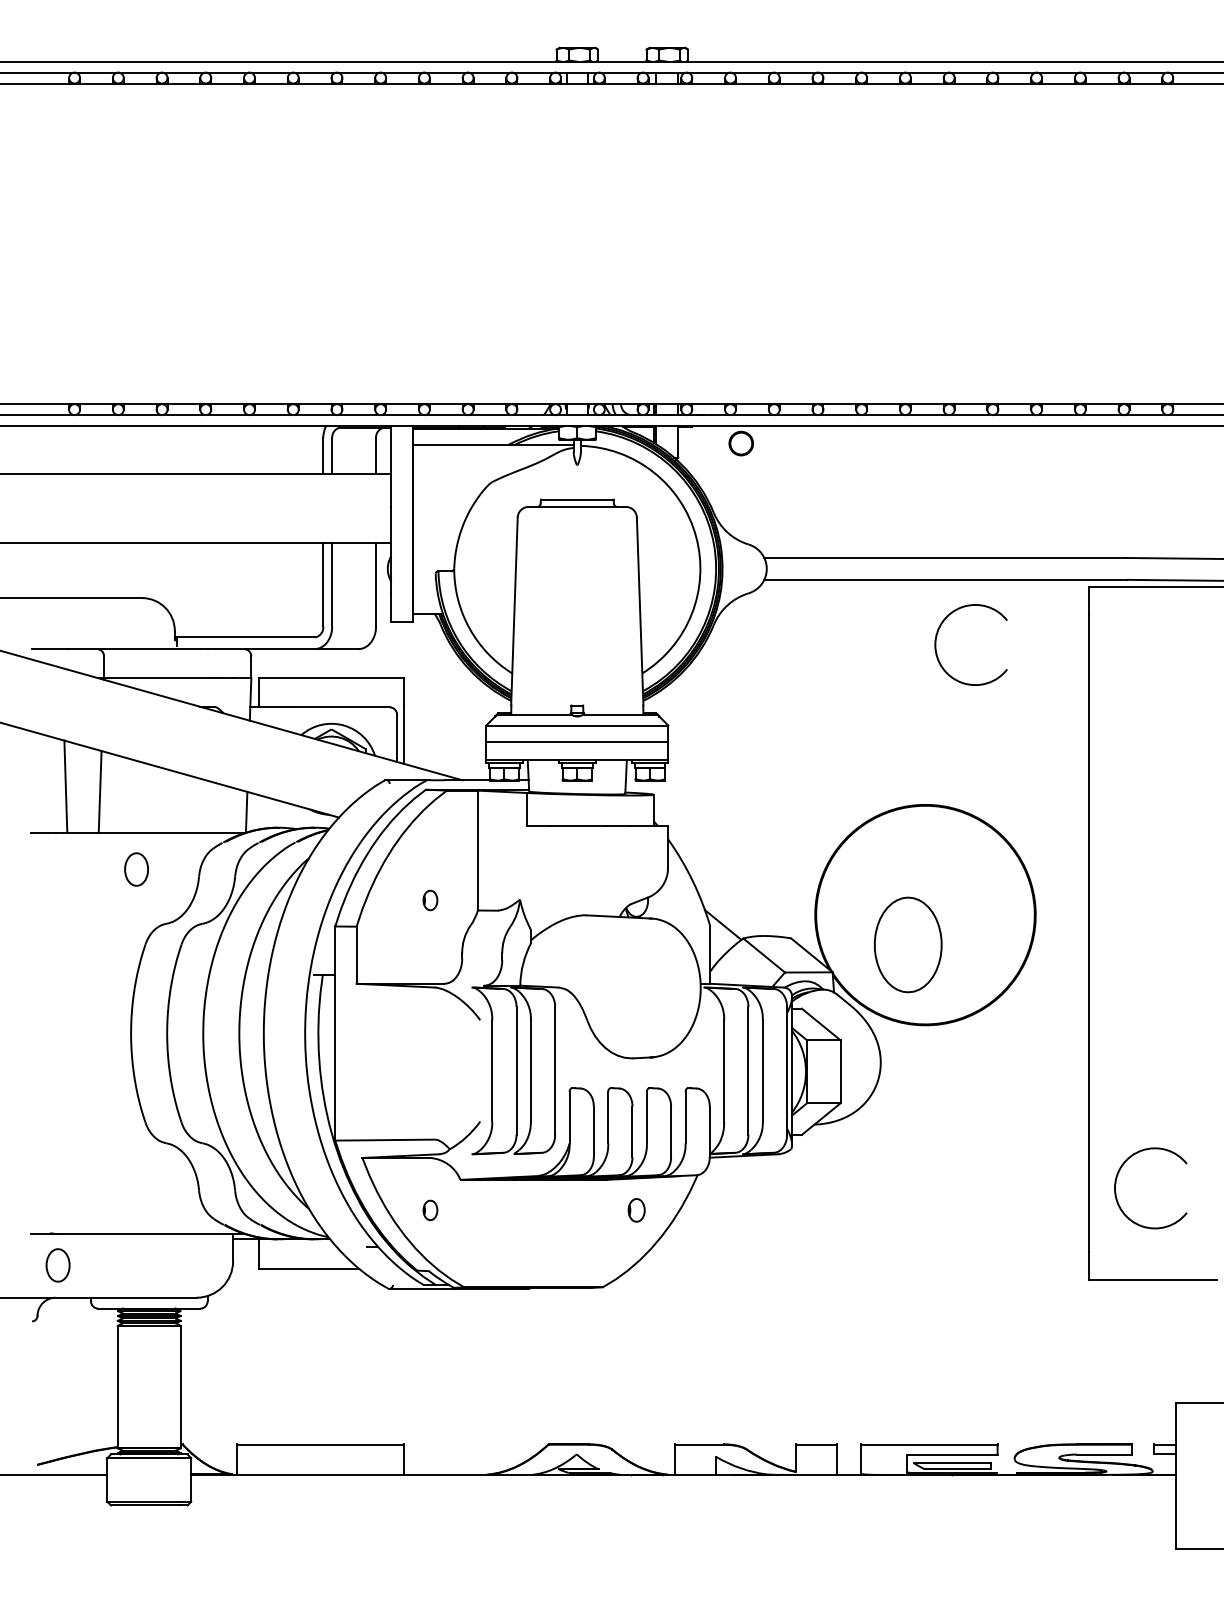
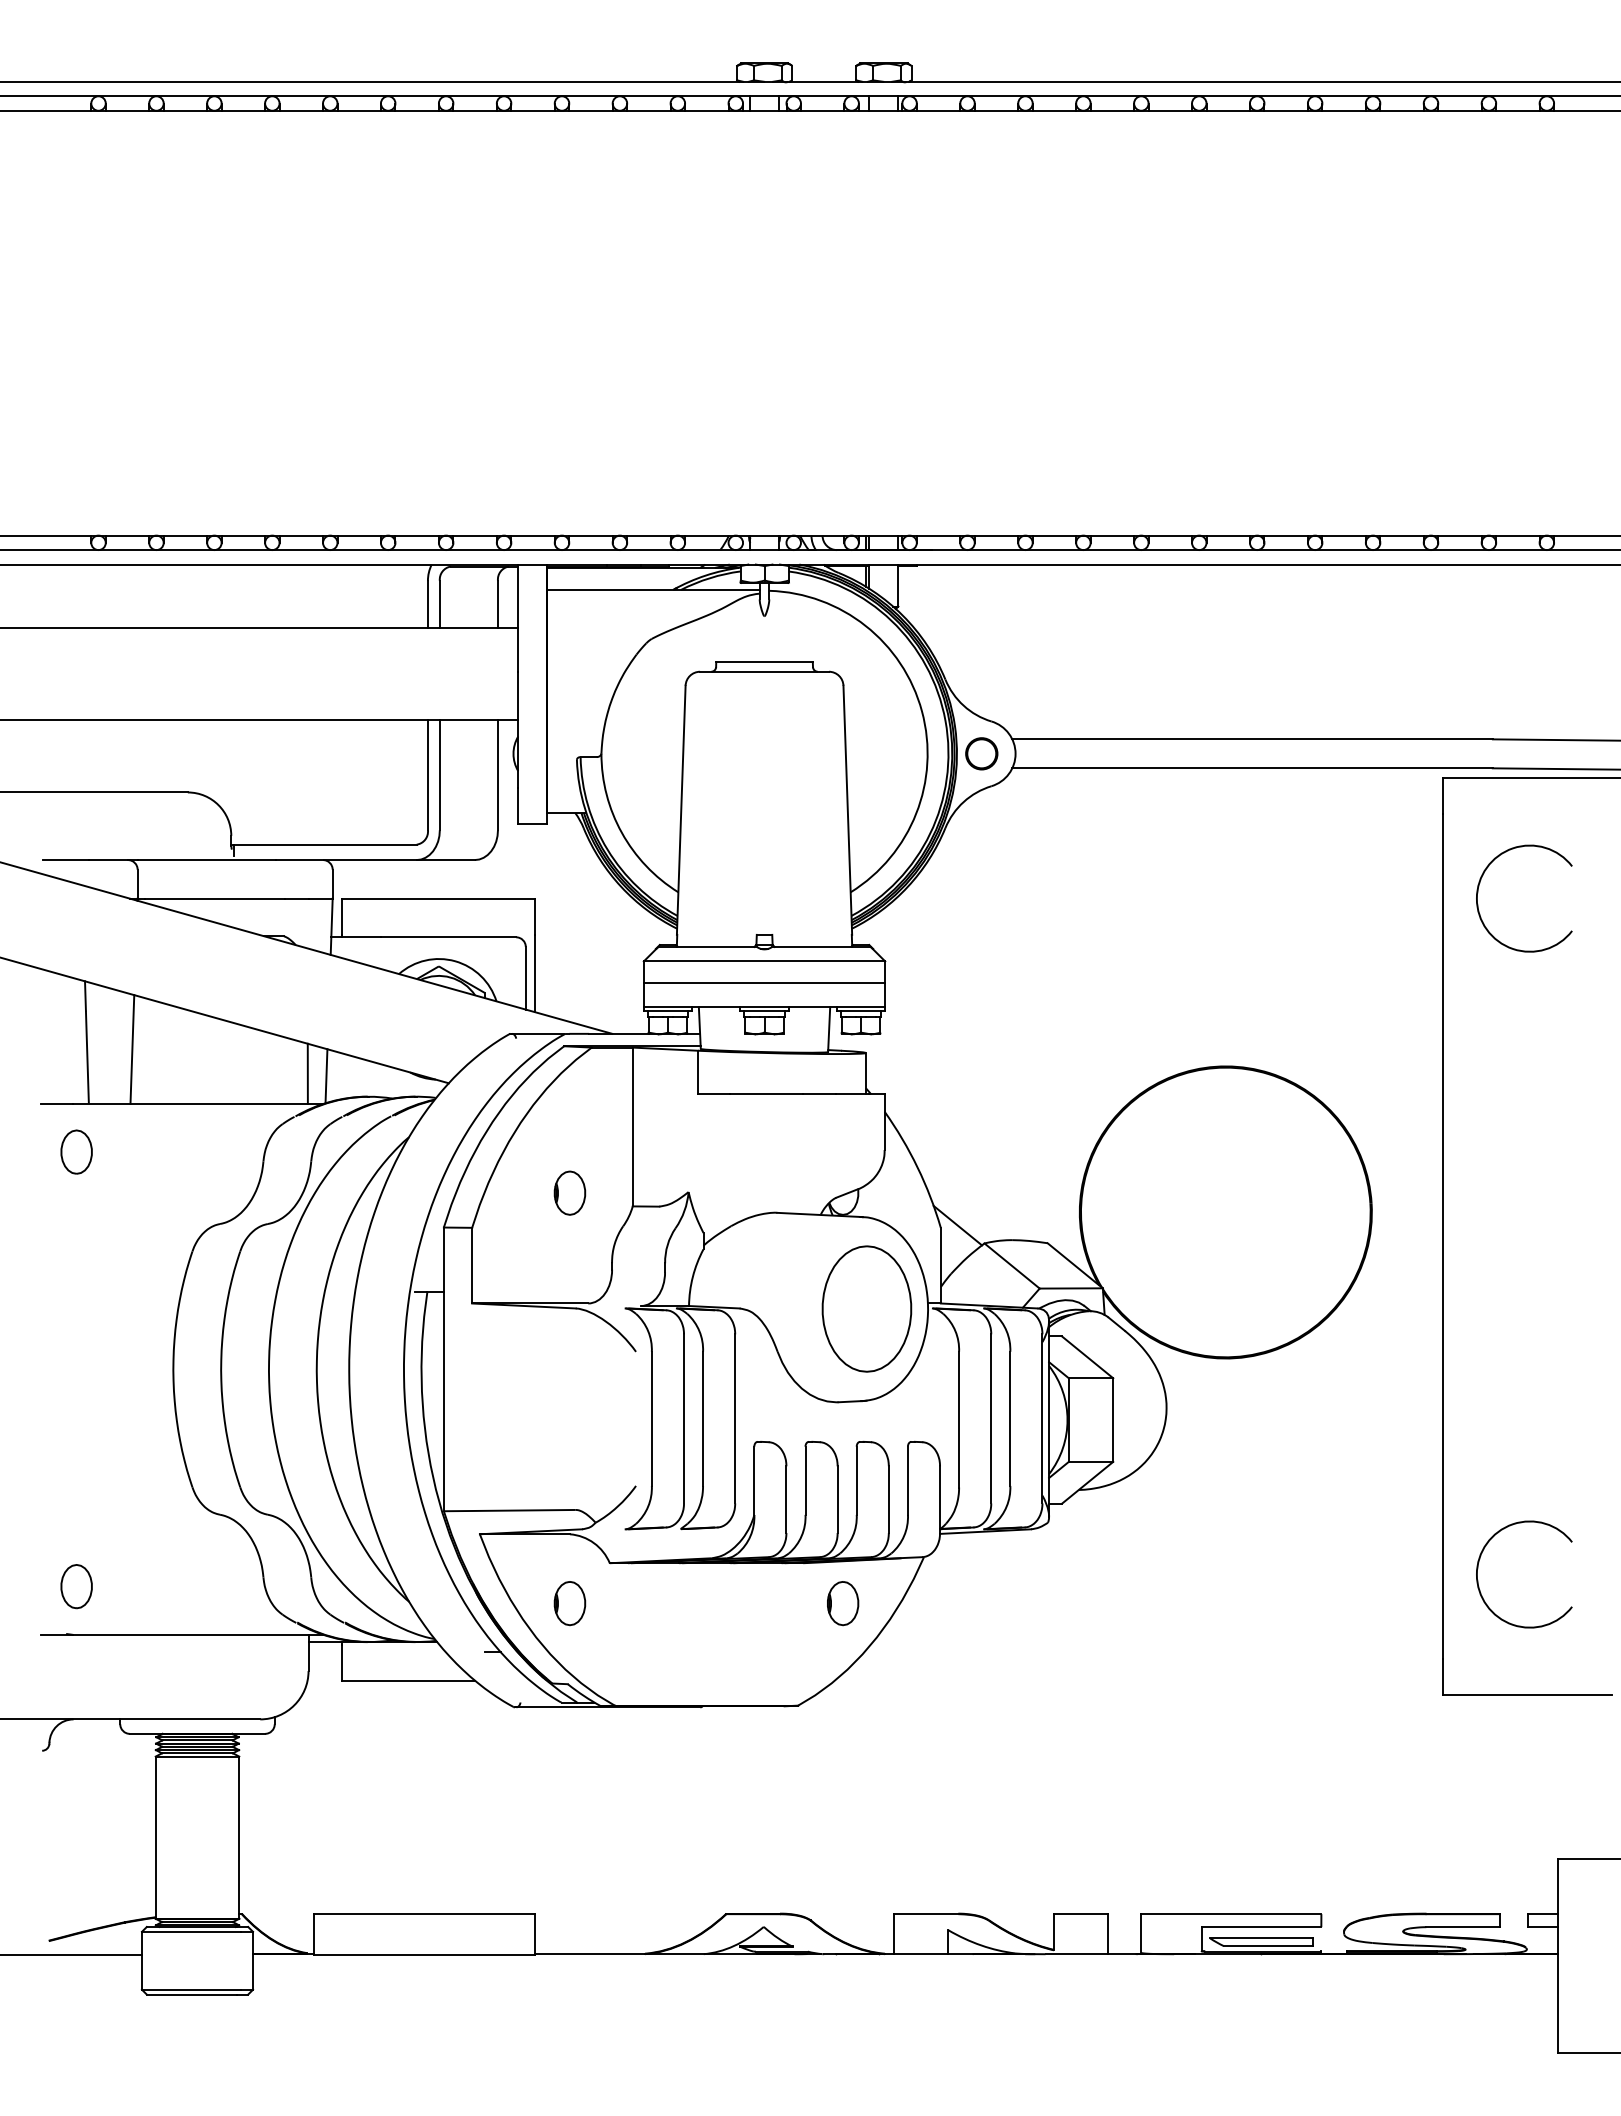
circle: (741, 443) -> (981, 753), moved
arc: (936, 640) -> (1478, 892), moved
line: (232, 810) -> (307, 1073), added
part: (136, 869) -> (76, 1151), moved
part: (430, 900) -> (569, 1192), size x1.67
part: (907, 944) -> (866, 1308), moved
part: (430, 1210) -> (569, 1603), size x1.67
part: (636, 1210) -> (843, 1603), size x1.43
part: (57, 1265) -> (76, 1586), moved

